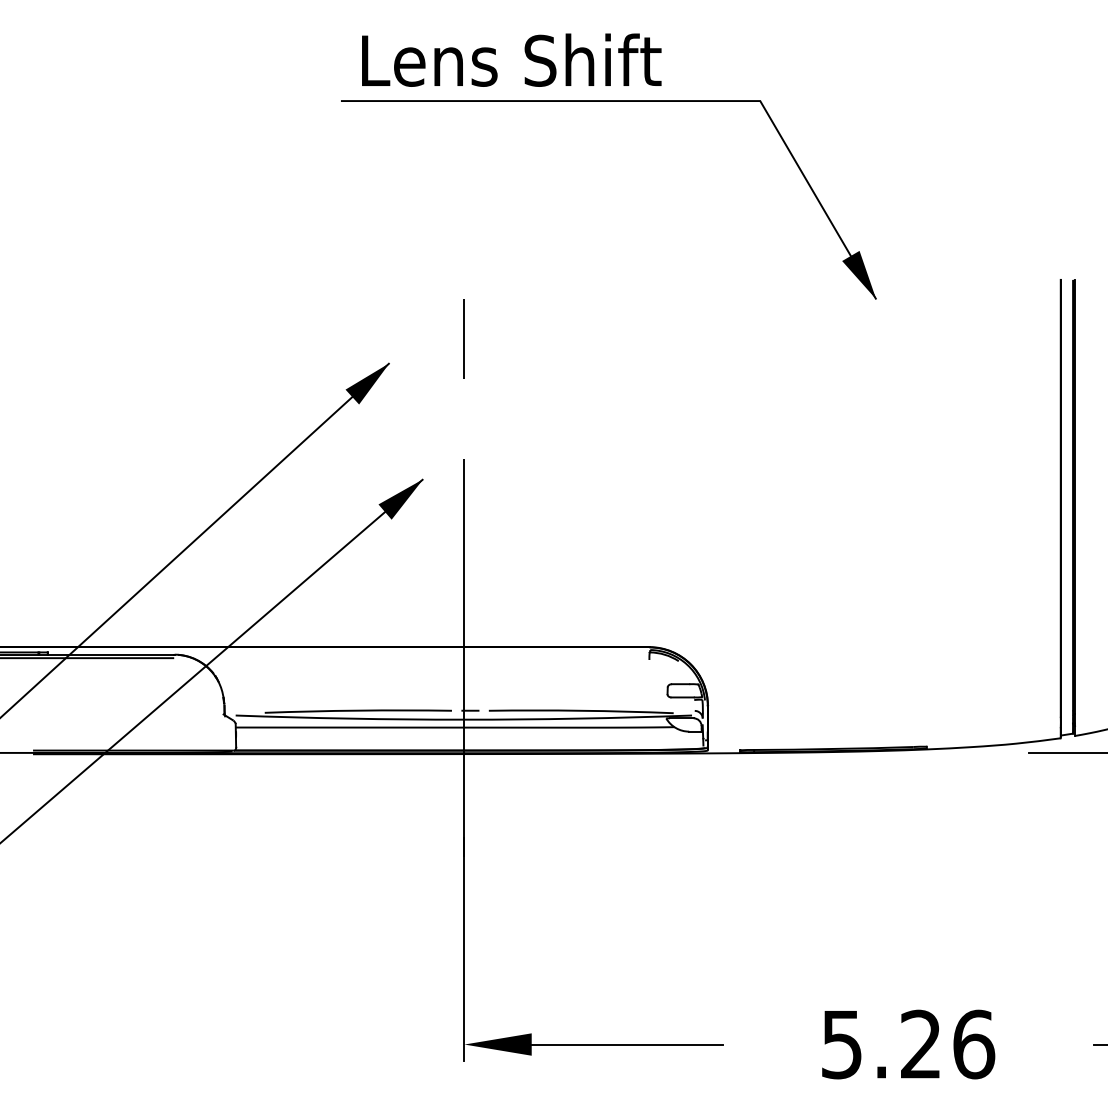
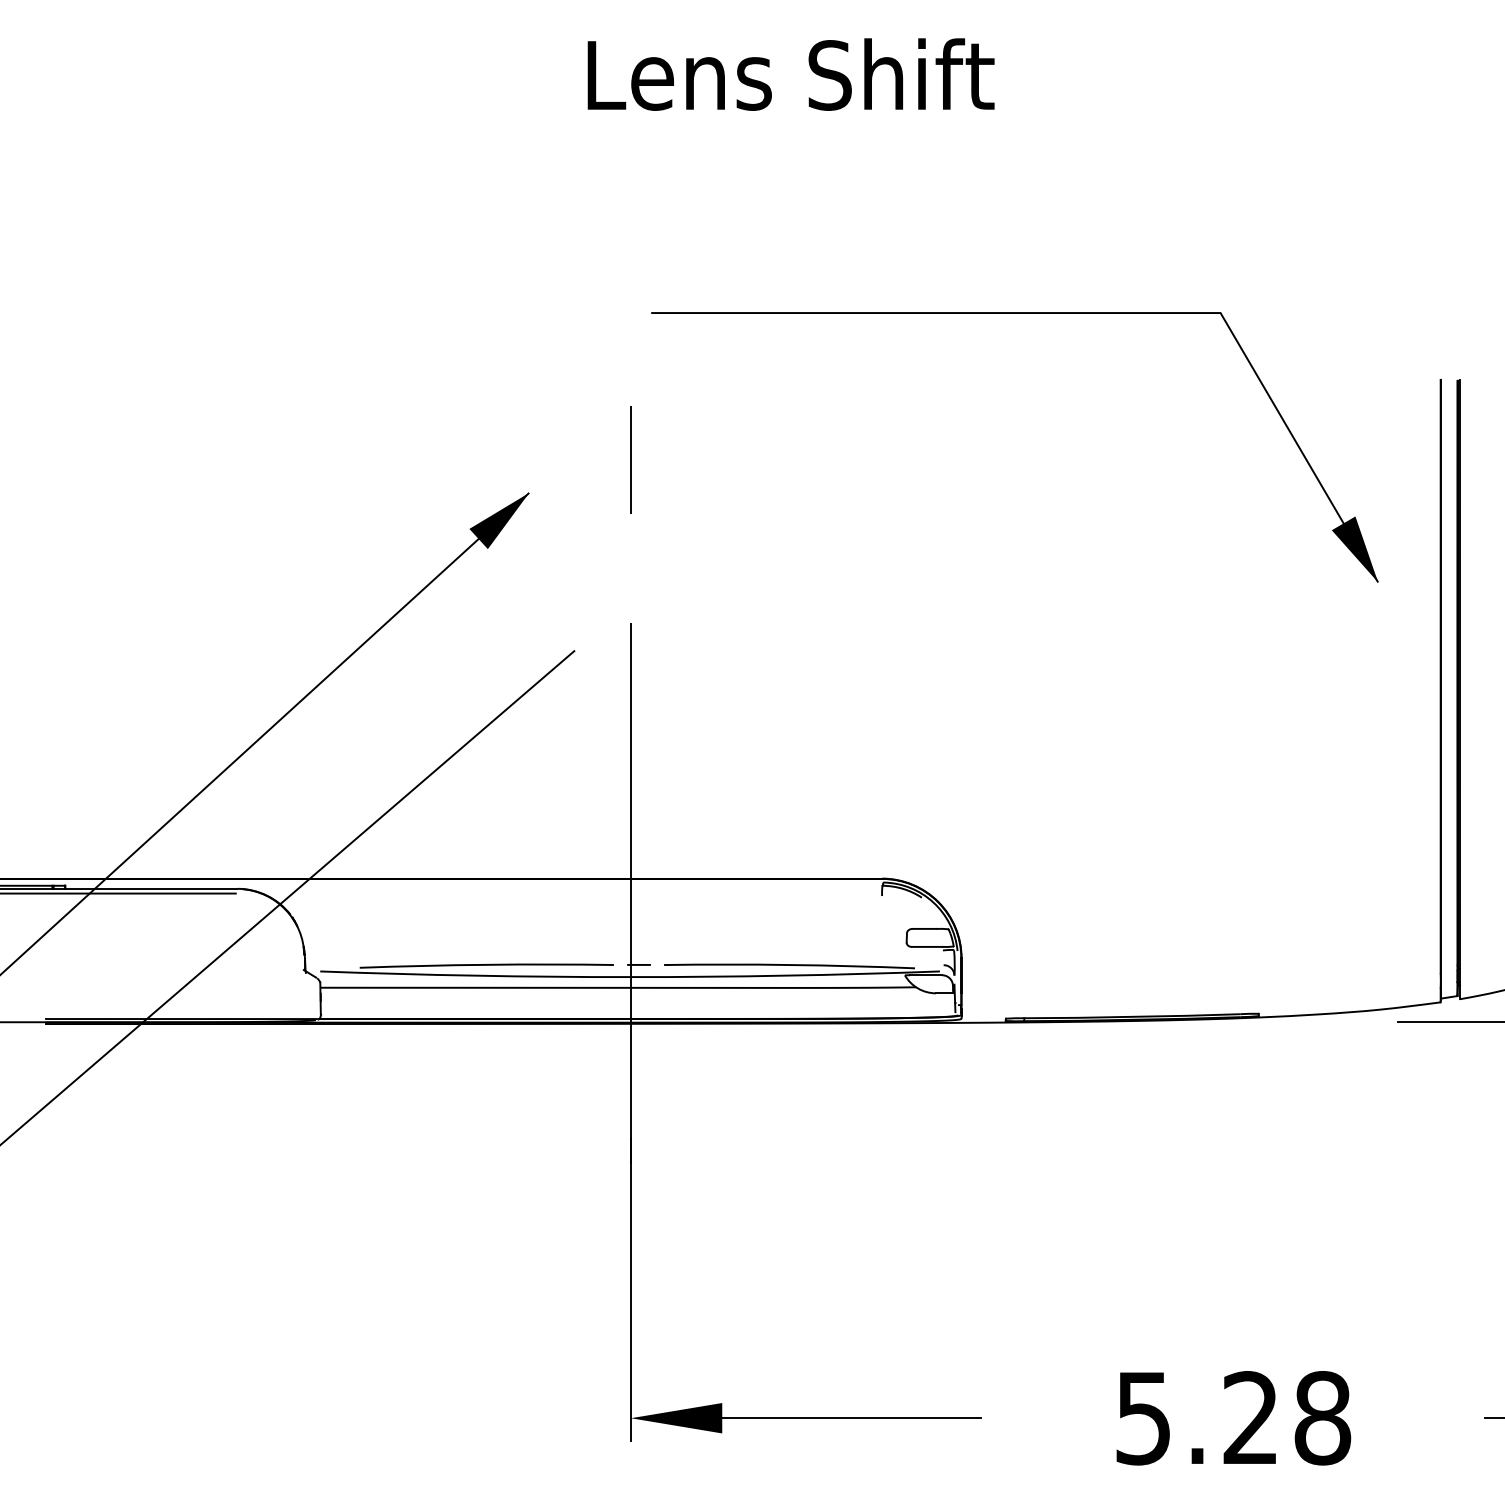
text: (511, 60) -> (790, 74), moved
part: (608, 101) -> (1014, 313), moved
fill: (400, 499) -> (544, 677), removed
text: (973, 1044) -> (1322, 1418), 5.26 -> 5.28

